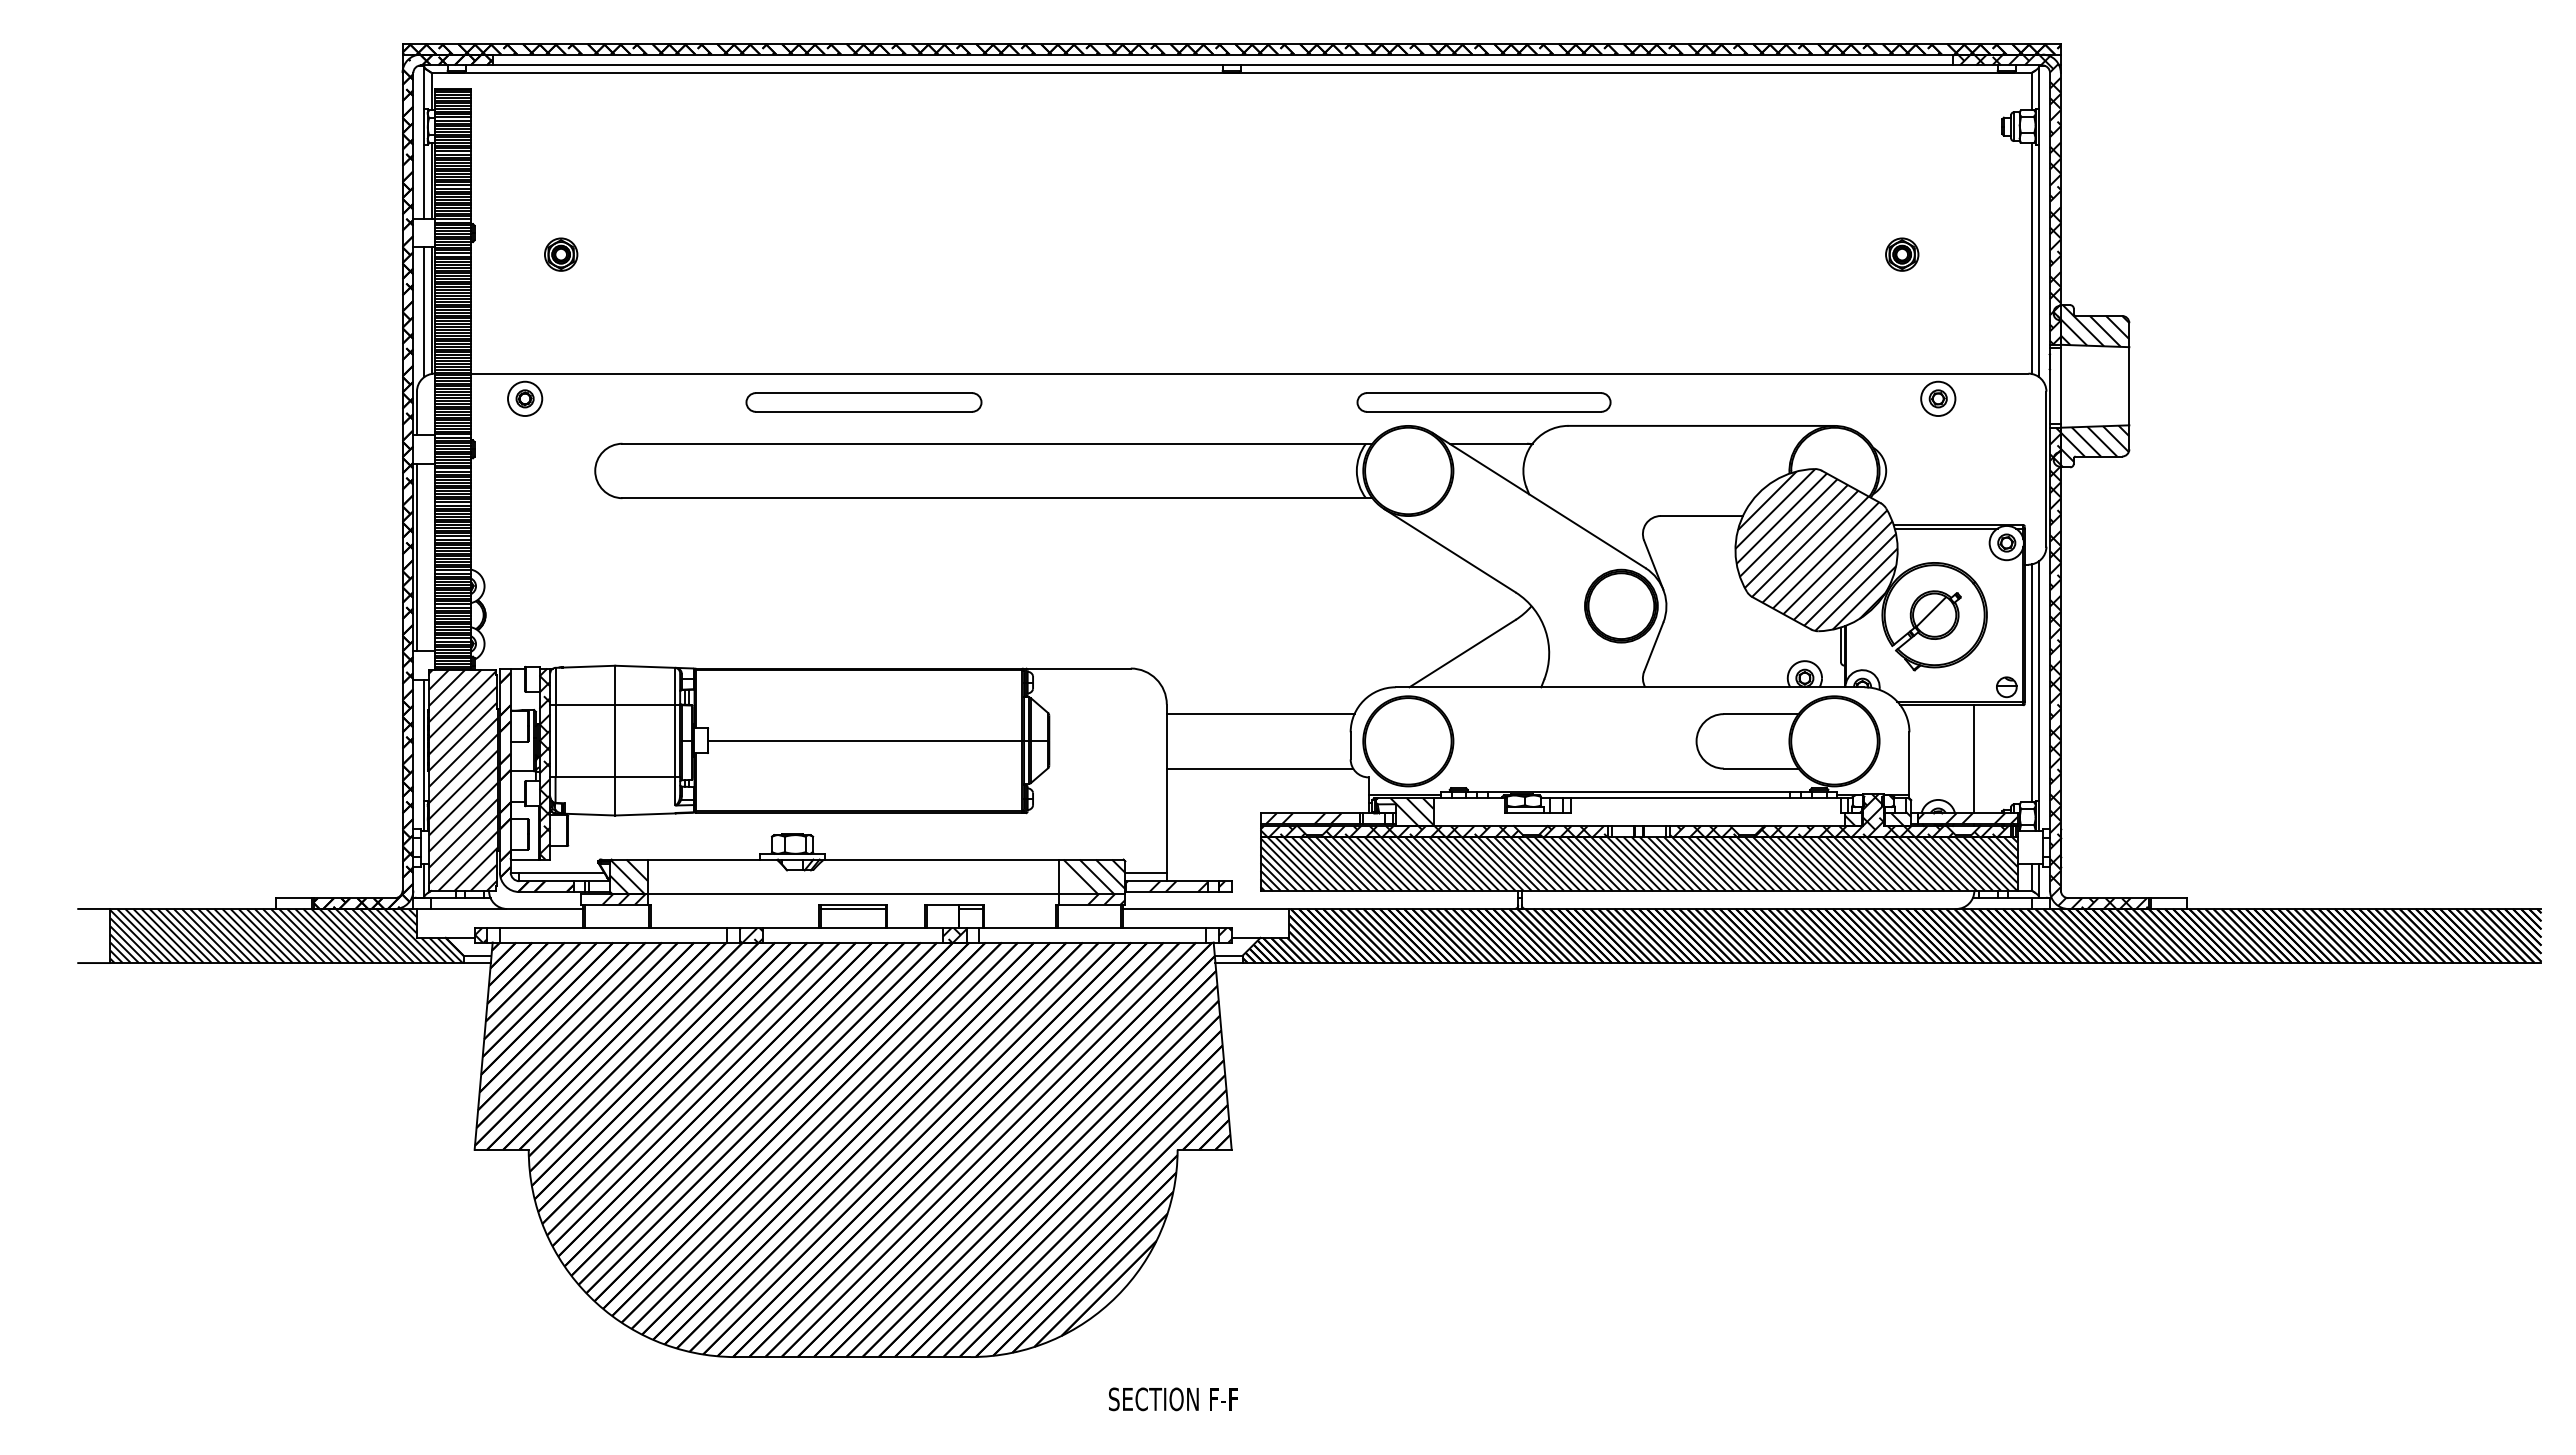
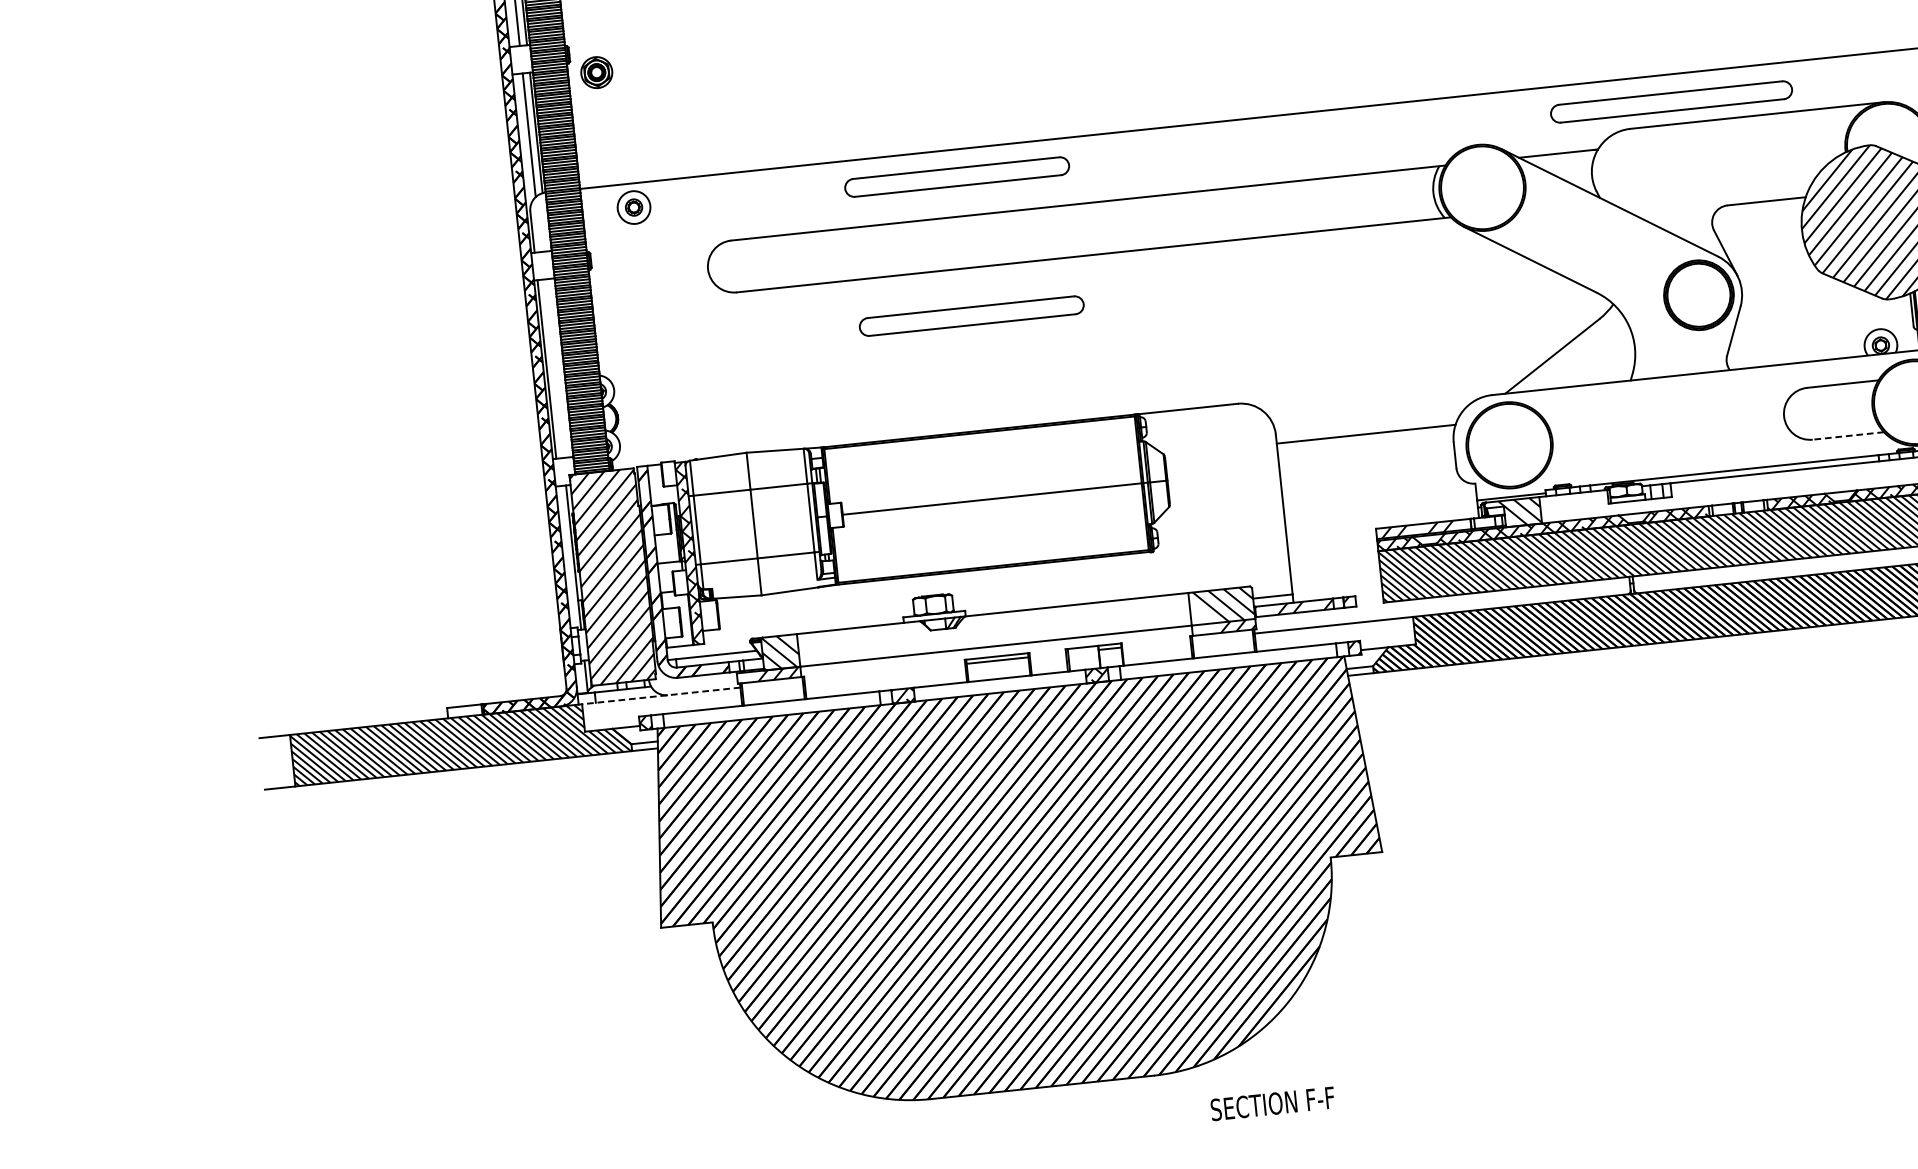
part: (561, 254) -> (597, 72), moved
part: (1483, 402) -> (1671, 102), moved
part: (863, 548) -> (971, 316), added
line: (1259, 768) -> (1370, 486), removed
line: (1760, 768) -> (1847, 435), solid -> dashed
line: (499, 908) -> (660, 695), solid -> dashed
text: (1173, 1399) -> (1272, 1104), moved

